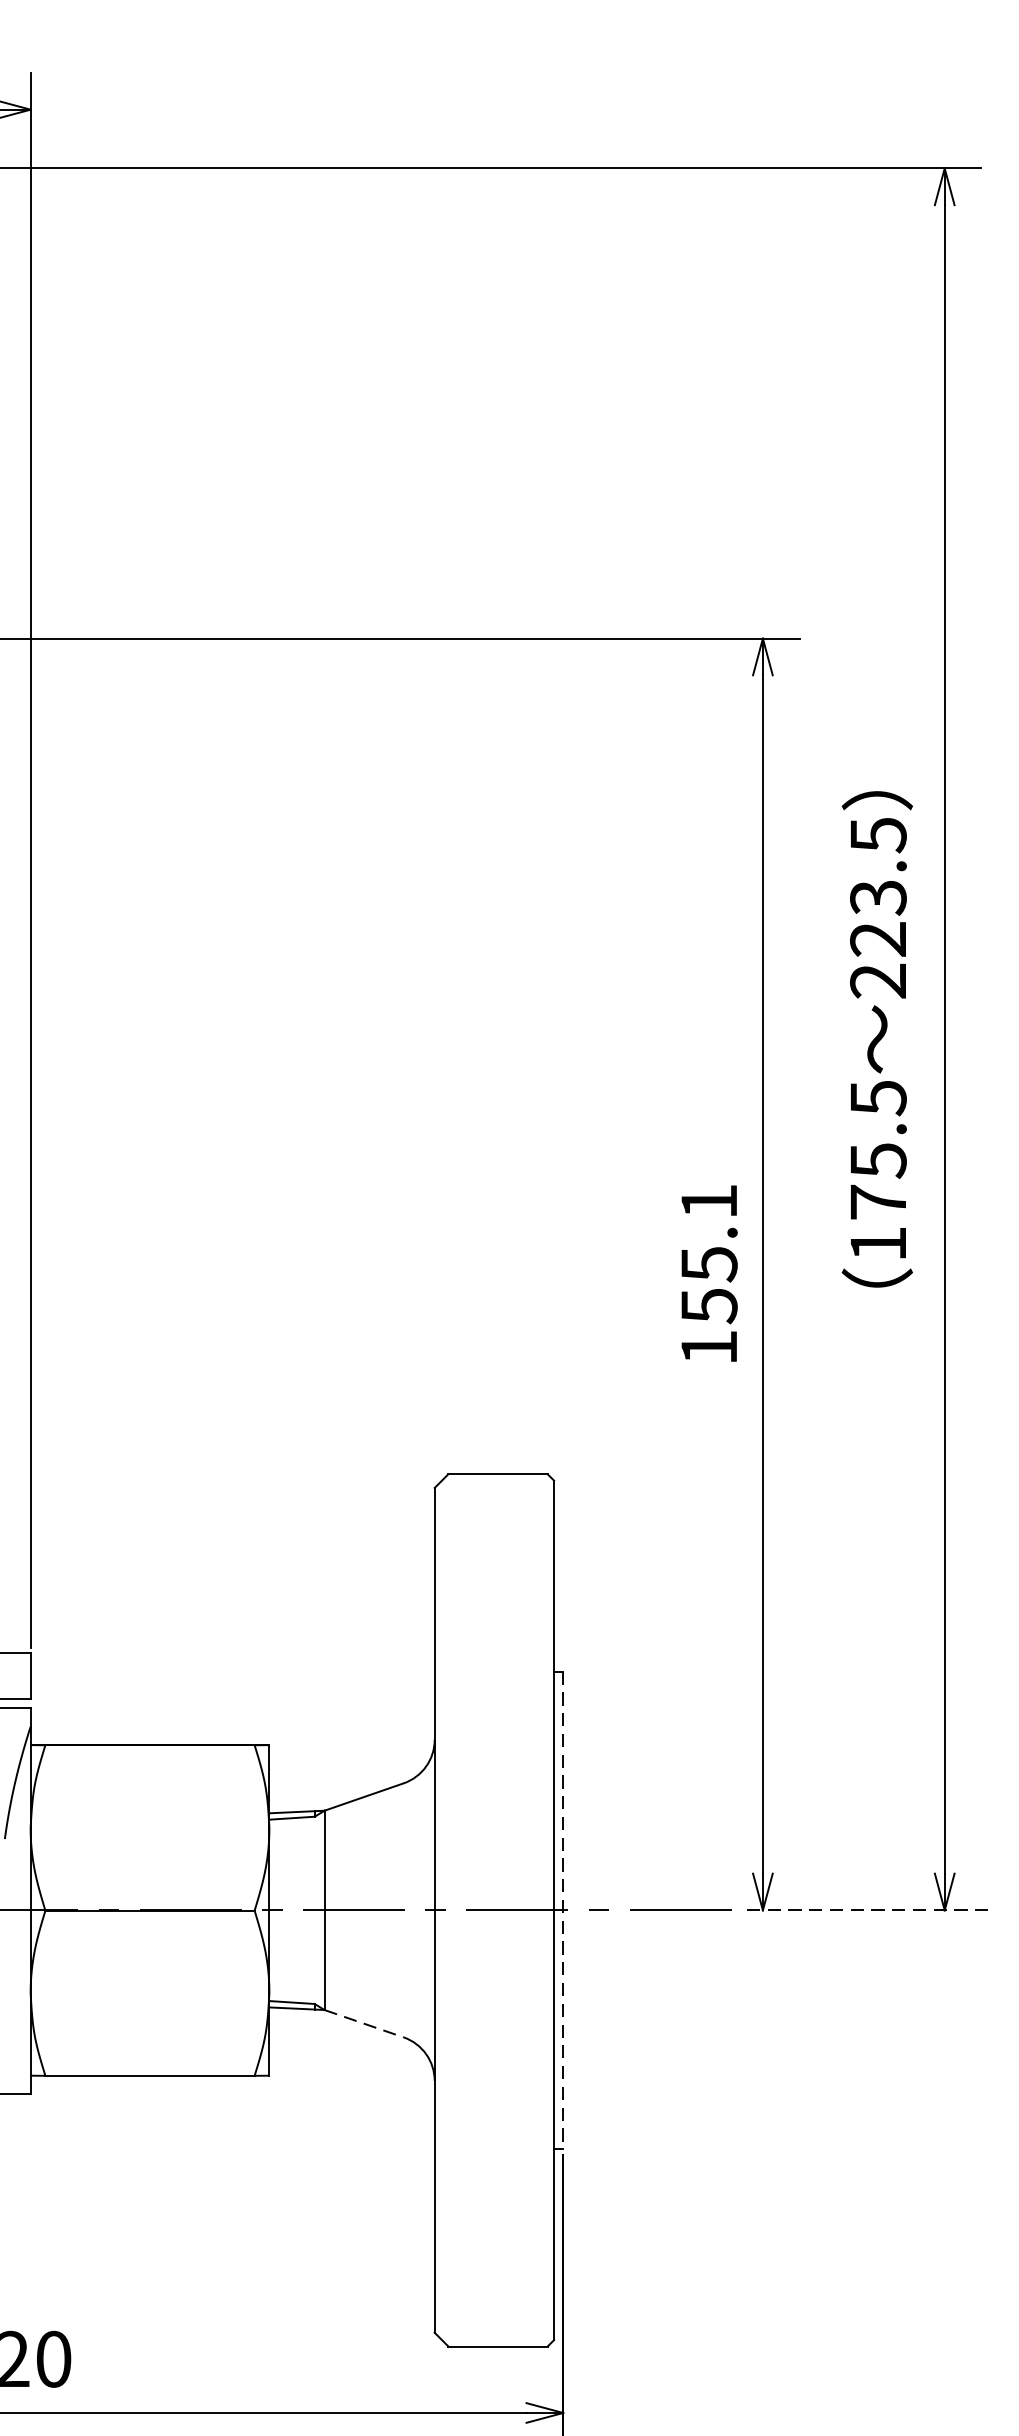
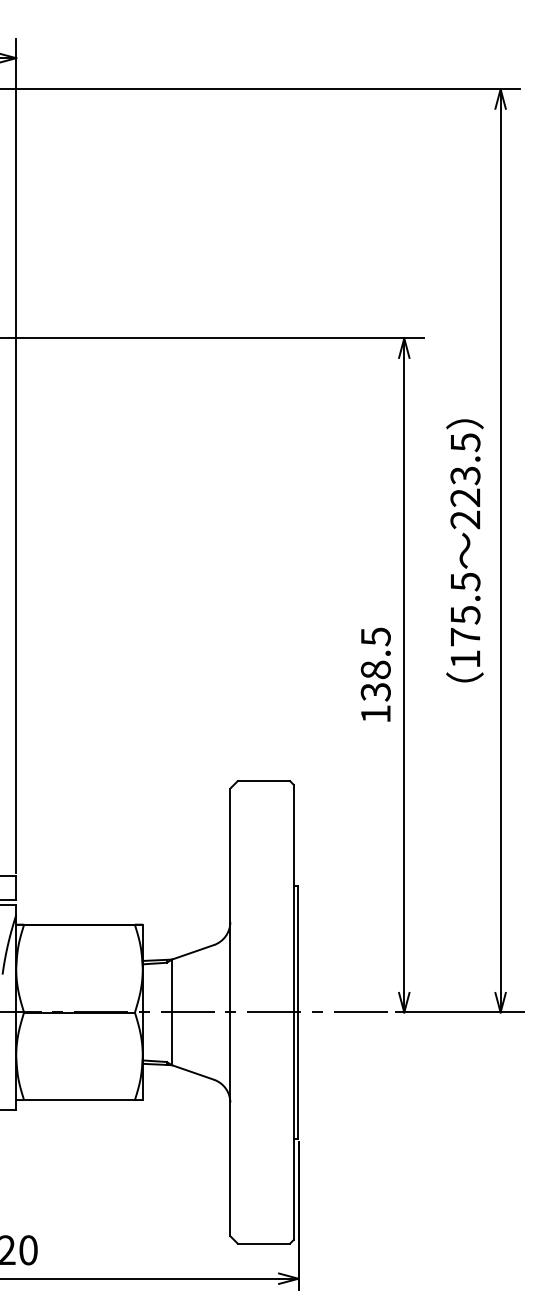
text: (708, 1253) -> (375, 664), 155.1 -> 138.5
line: (563, 1910) -> (298, 1012), dashed -> solid
line: (867, 1910) -> (459, 1012), dashed -> solid
line: (365, 2023) -> (193, 1072), dashed -> solid

